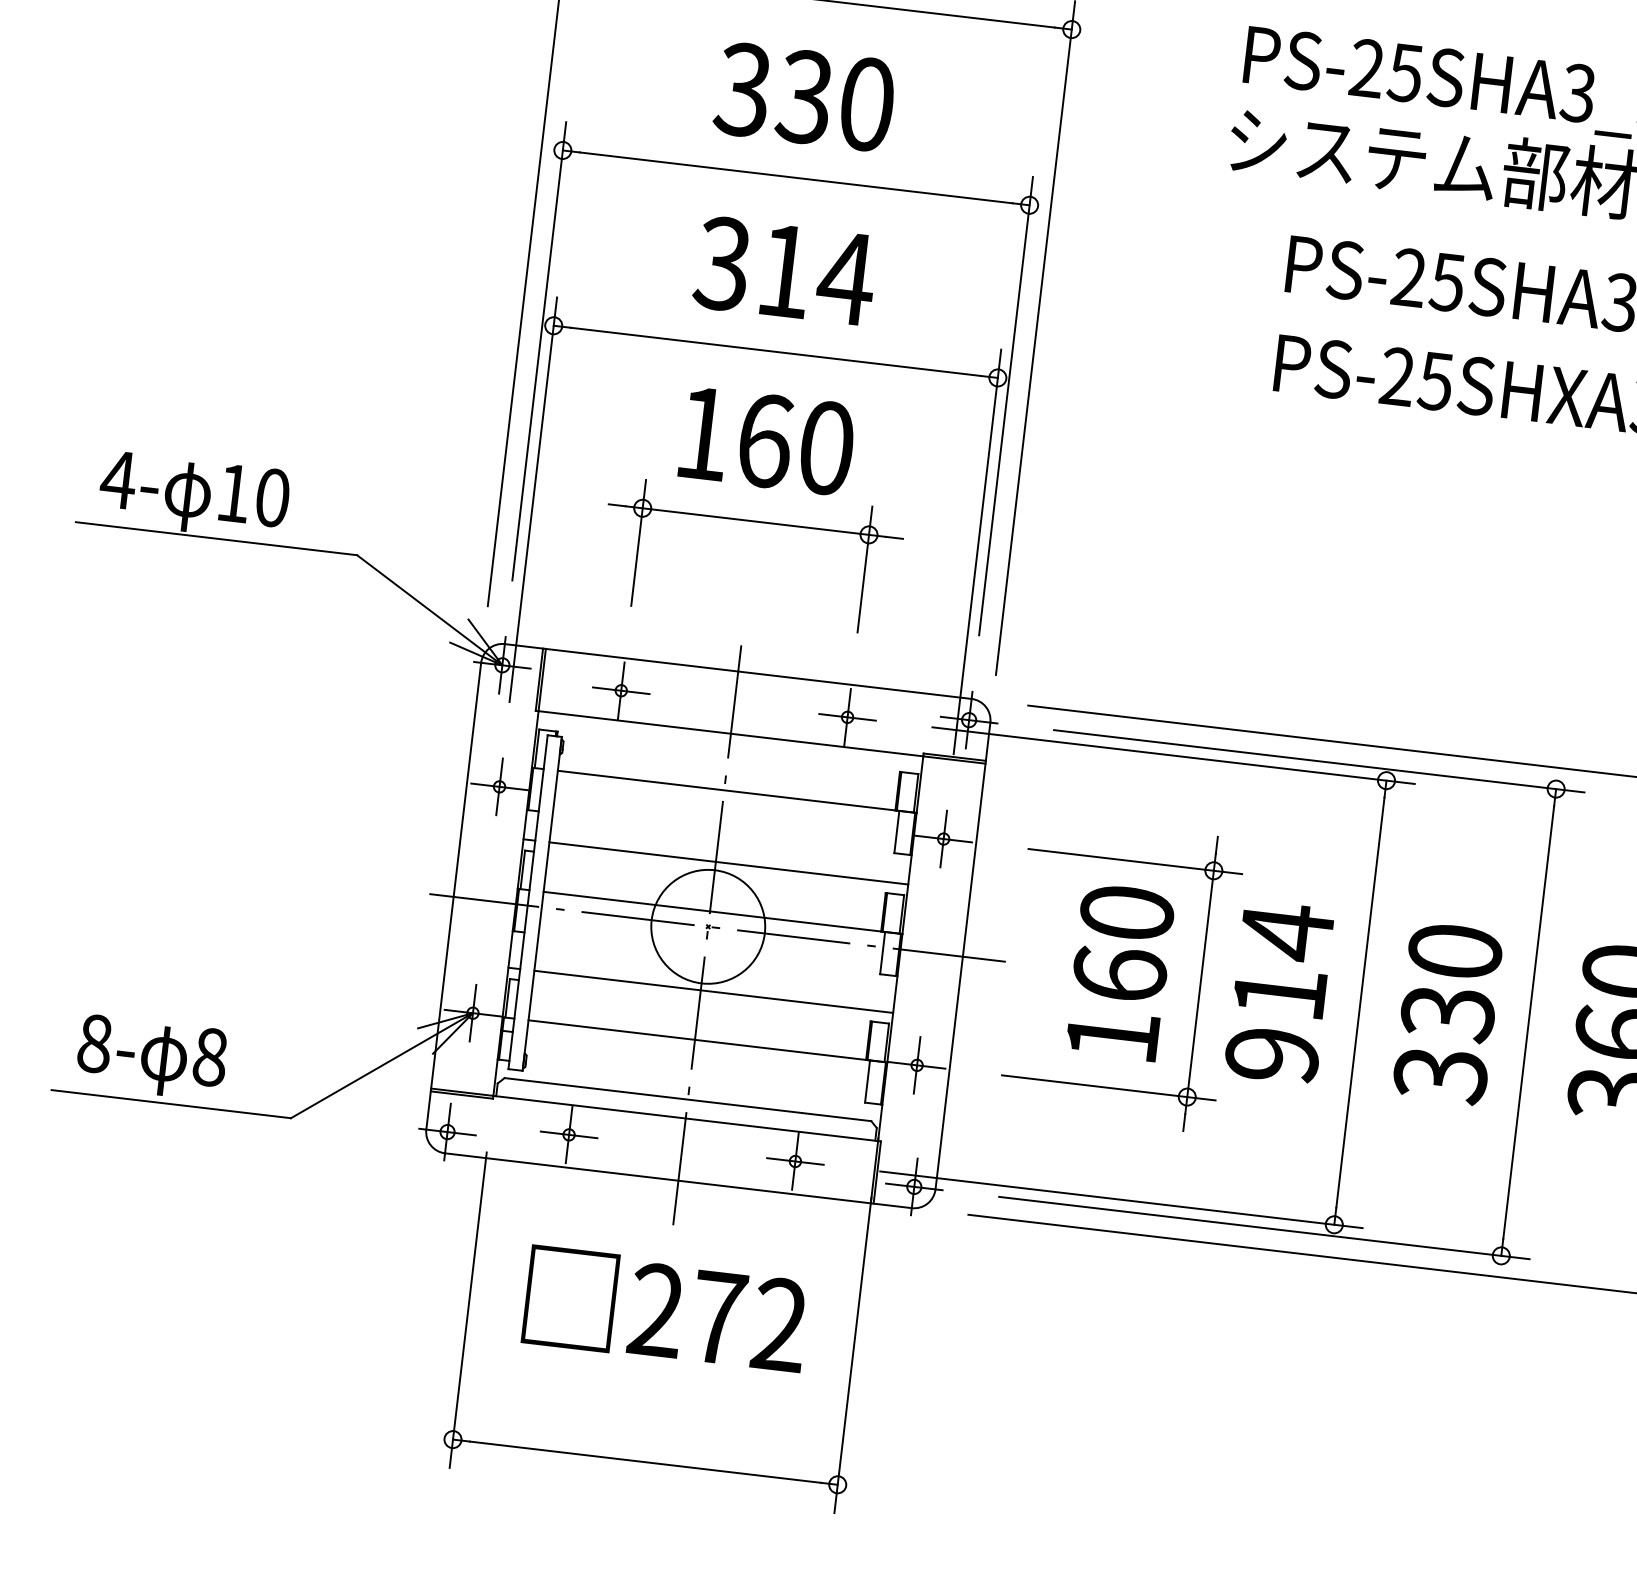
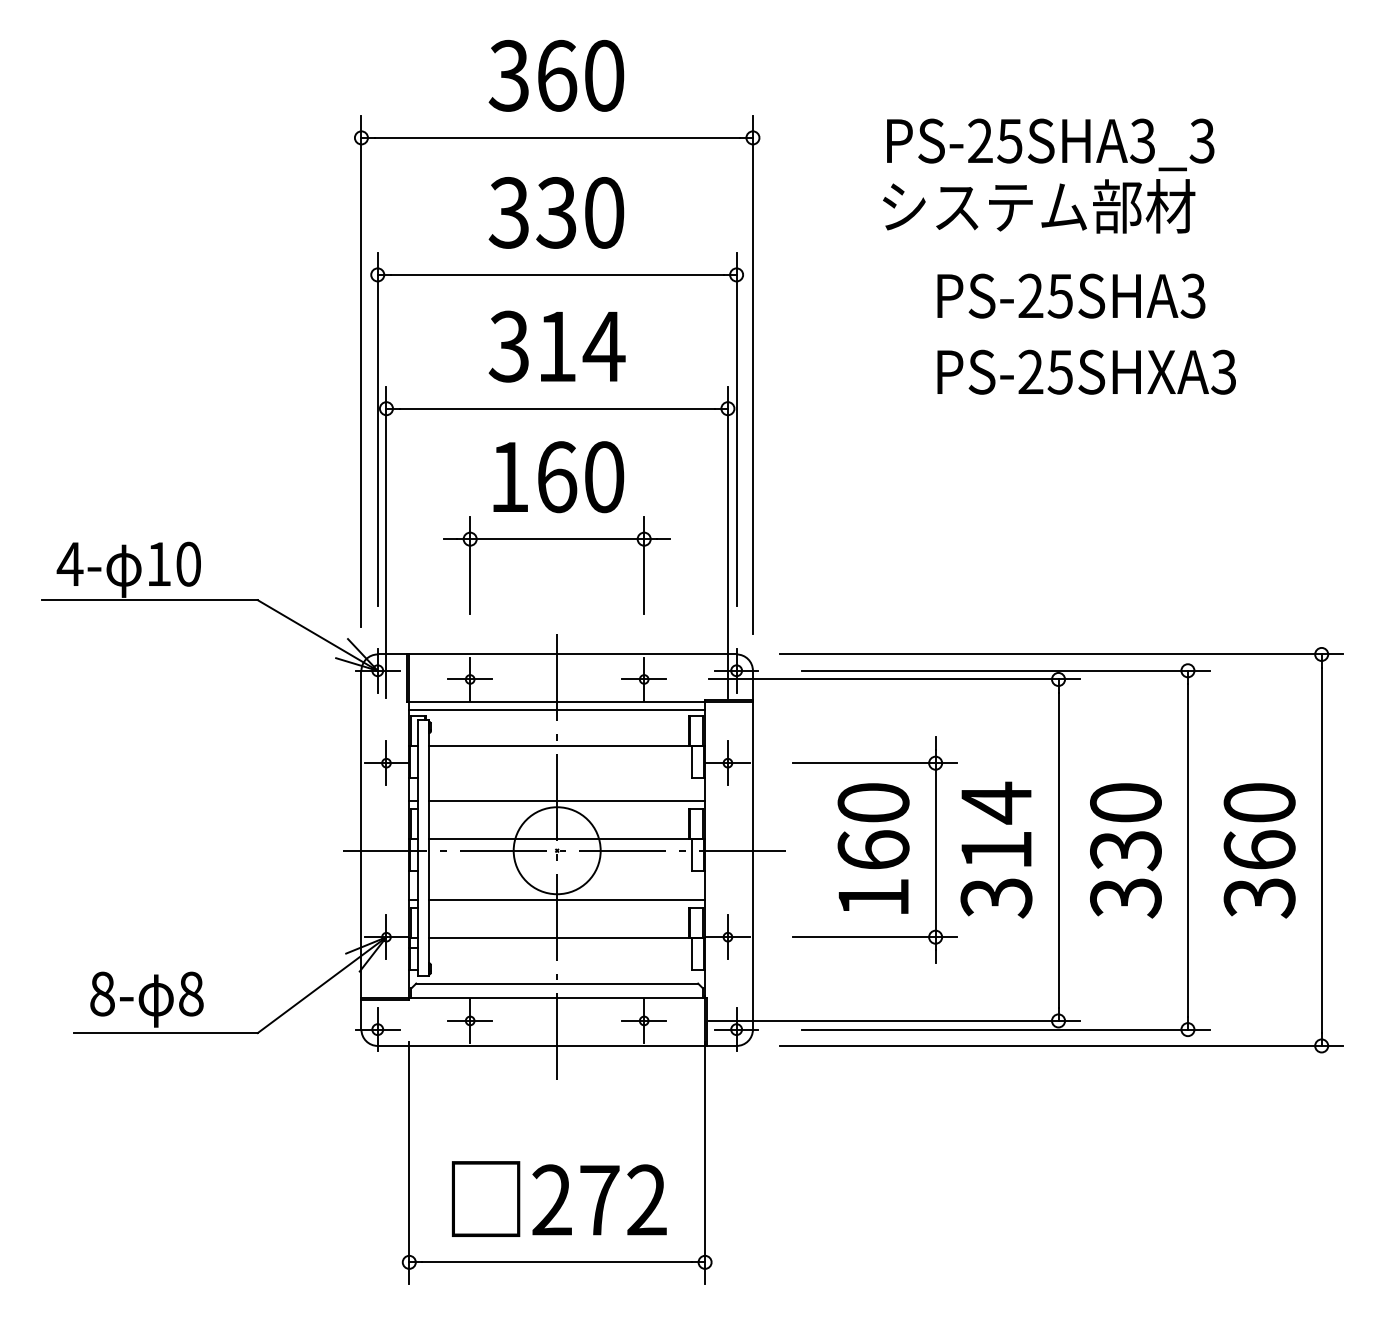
line: (730, 743) -> (557, 709), added
text: (1272, 1056) -> (996, 898), 914 -> 314
text: (666, 1309) -> (559, 1198), moved

